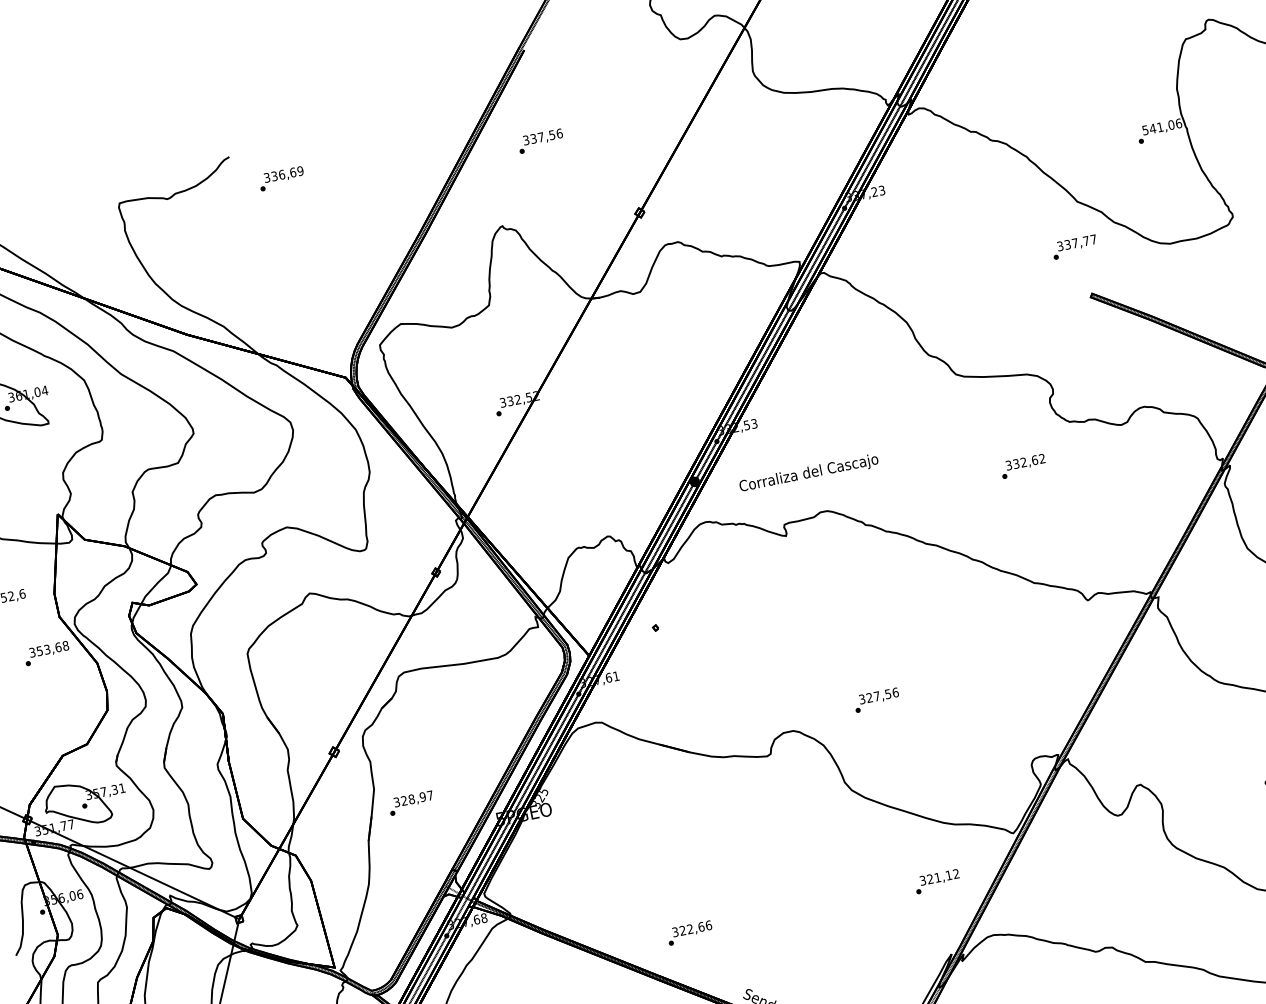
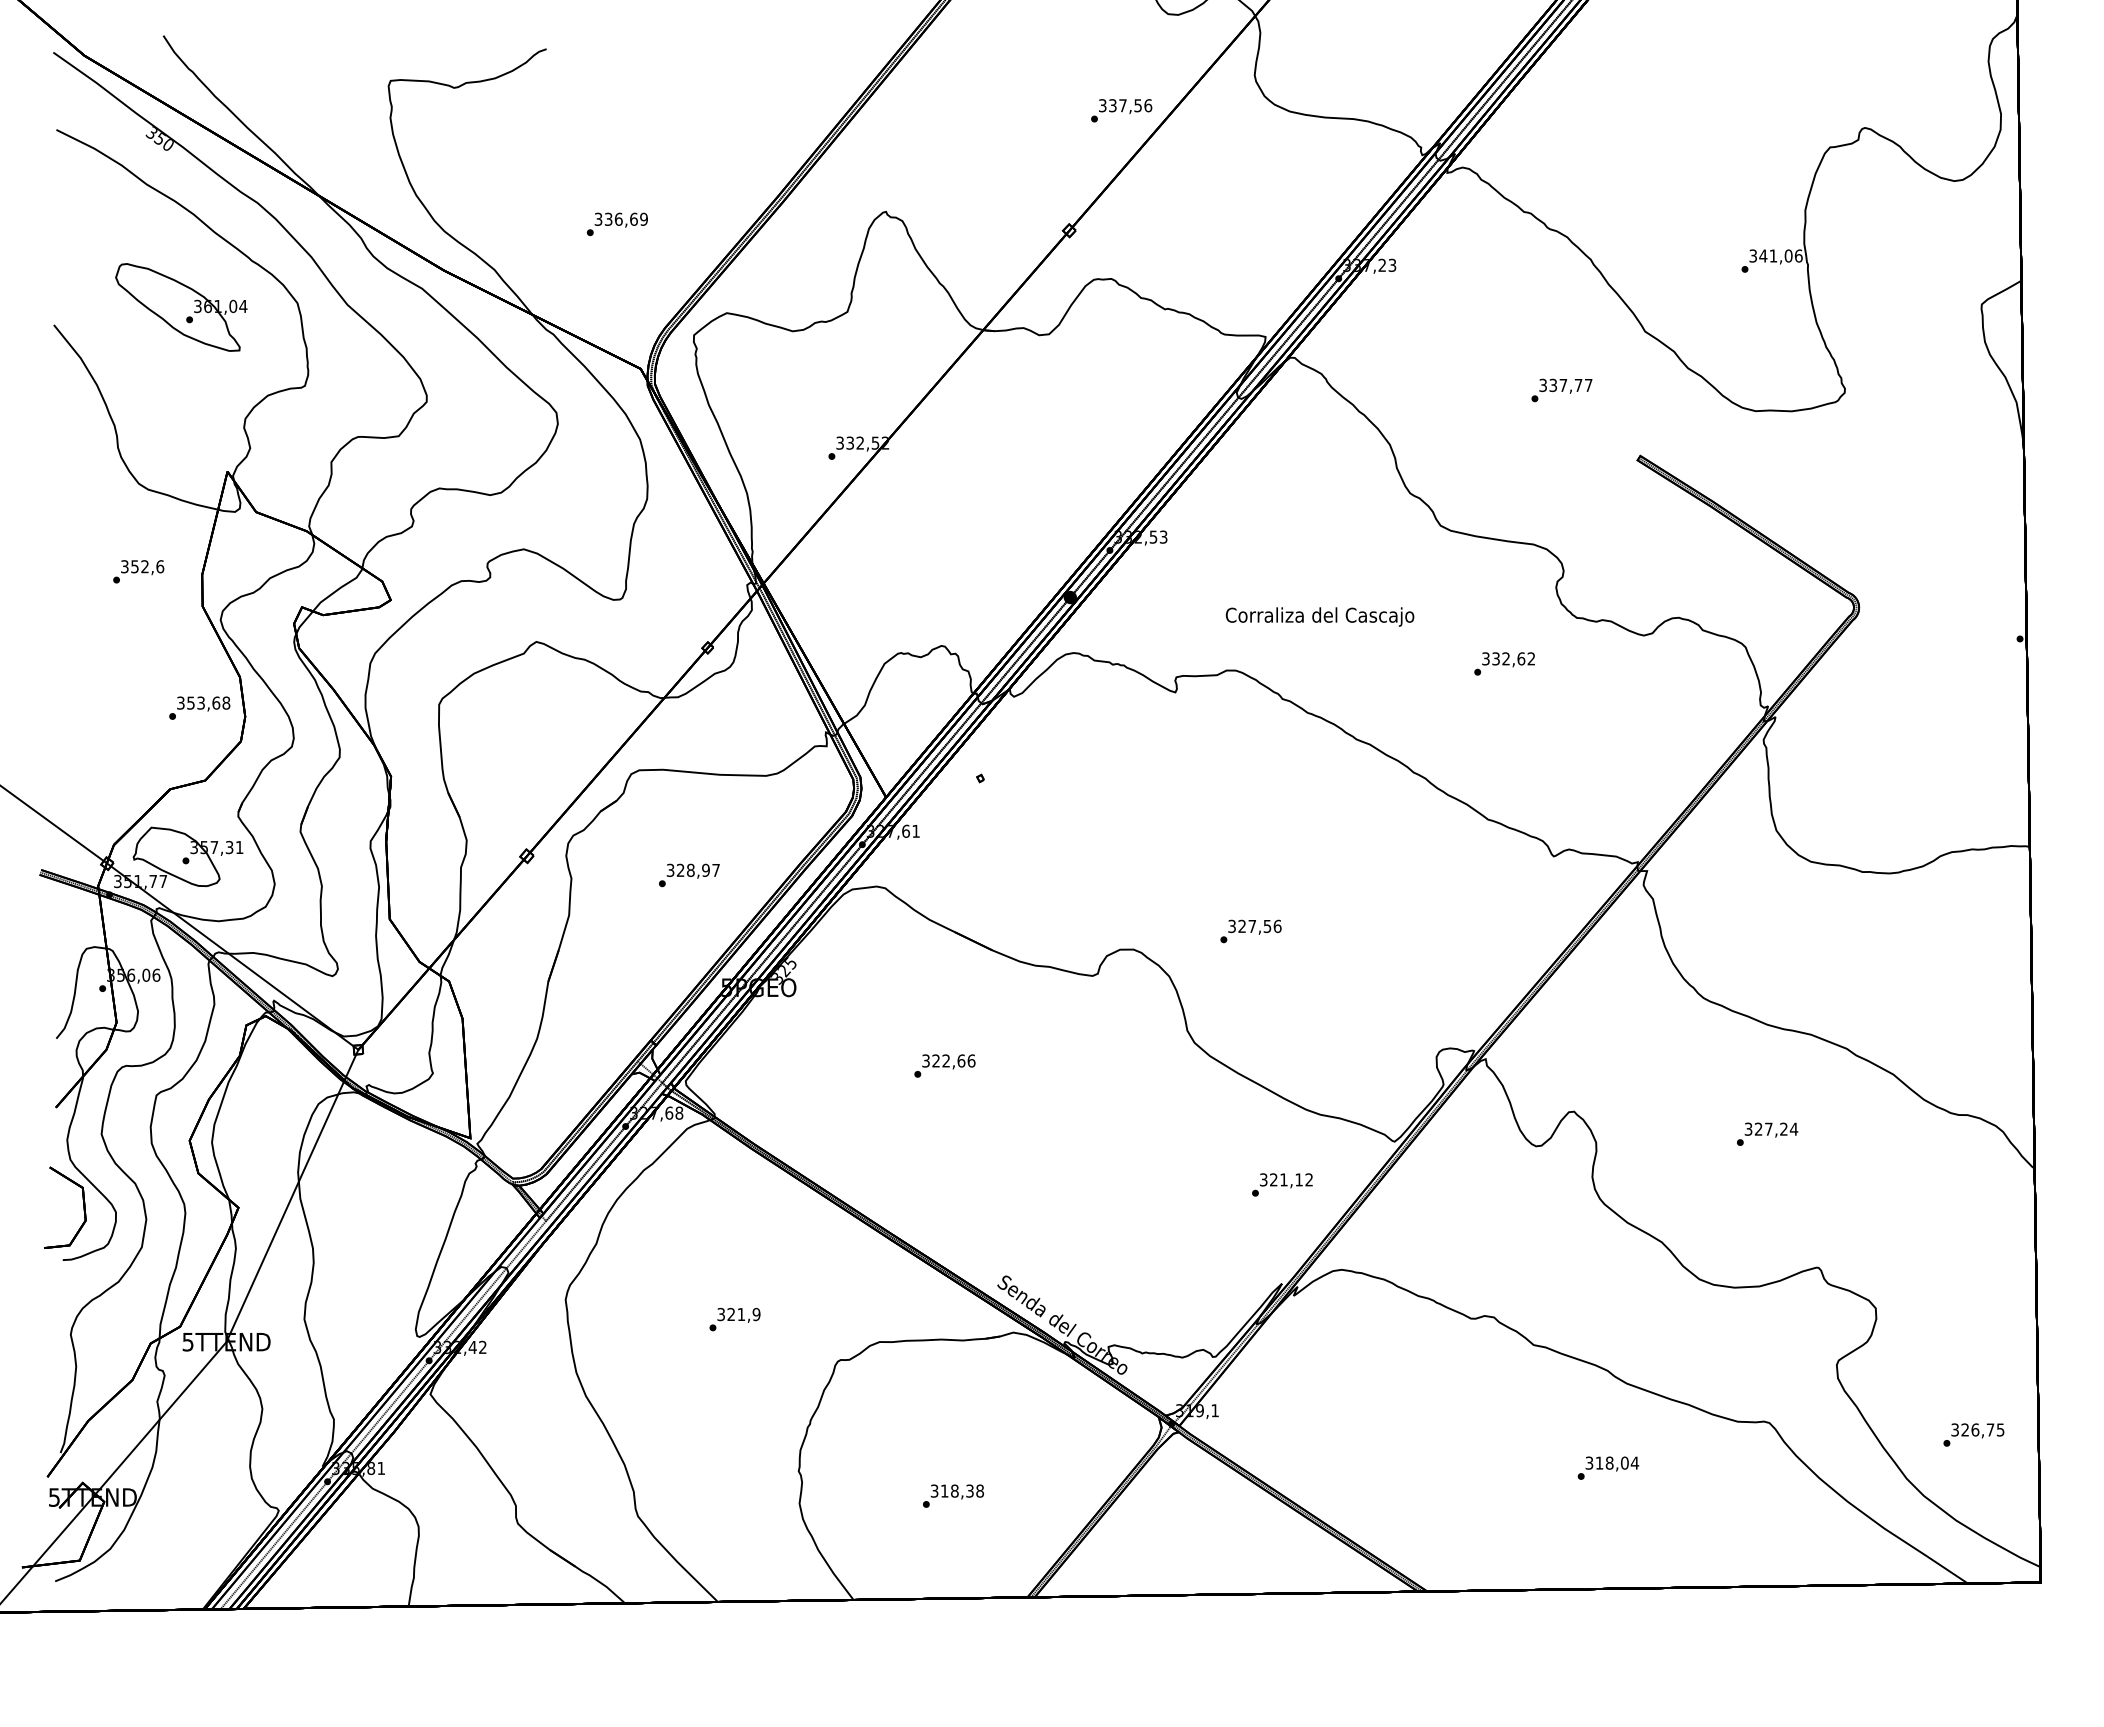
text: (1144, 130) -> (1752, 255), 541,06 -> 341,06
text: (540, 141) -> (1121, 110), moved
text: (281, 178) -> (616, 224), moved
text: (1074, 247) -> (1561, 390), moved
text: (808, 473) -> (1319, 616), moved
text: (46, 653) -> (199, 707), moved
text: (411, 803) -> (689, 875), moved
text: (689, 932) -> (944, 1065), moved

